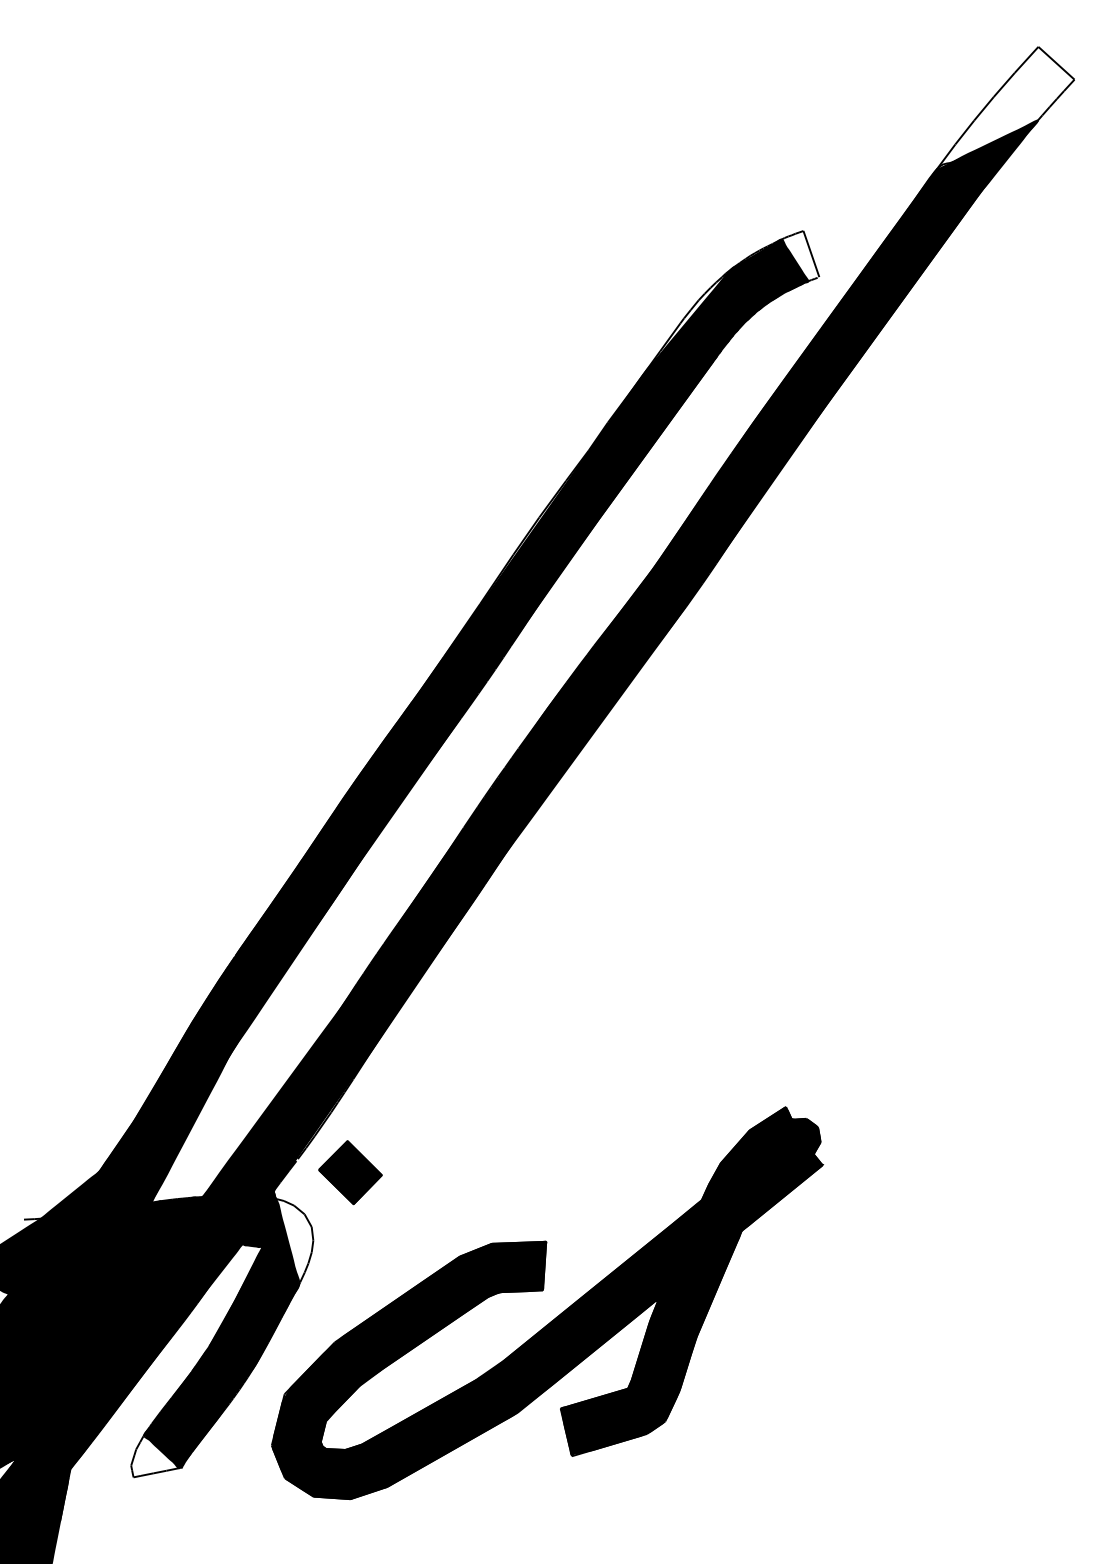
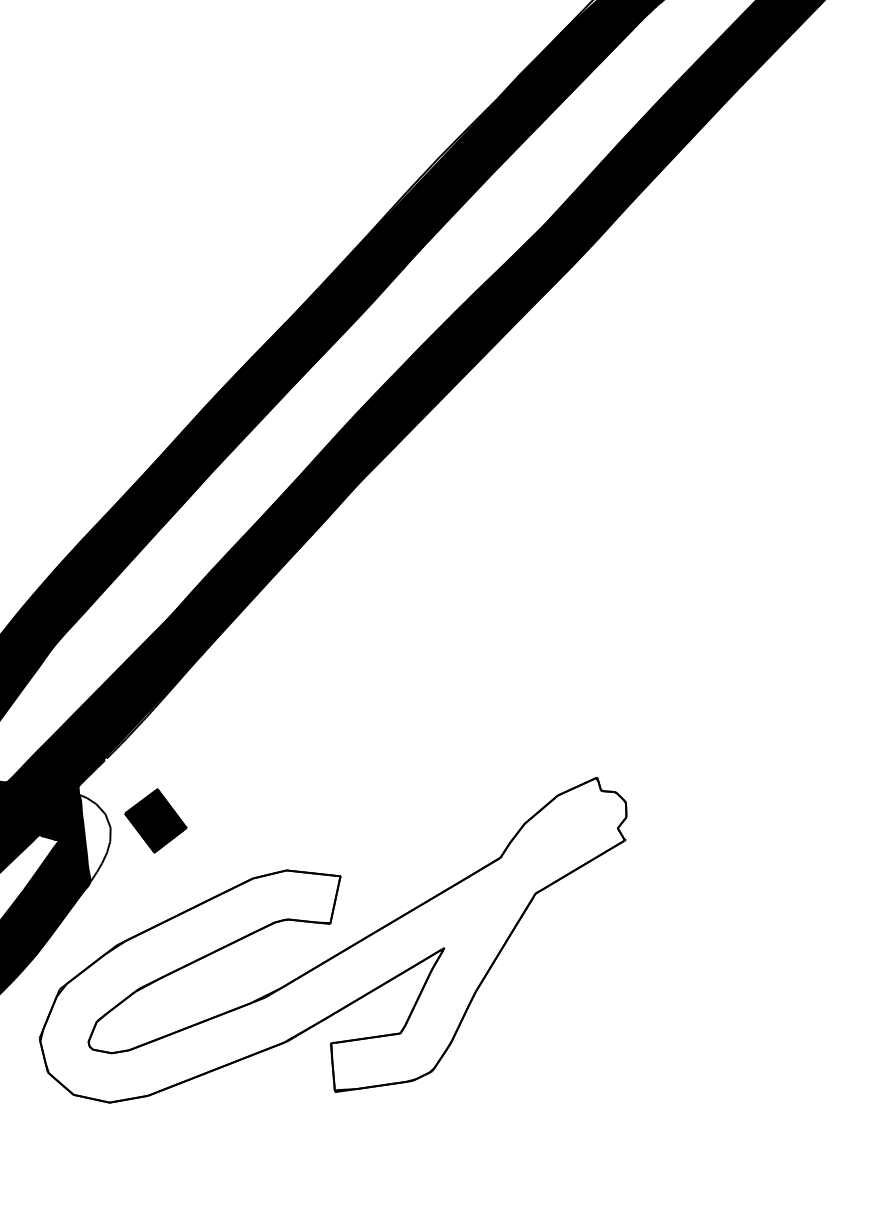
part: (350, 1172) -> (155, 820), moved
fill: (547, 1303) -> (332, 937), removed

